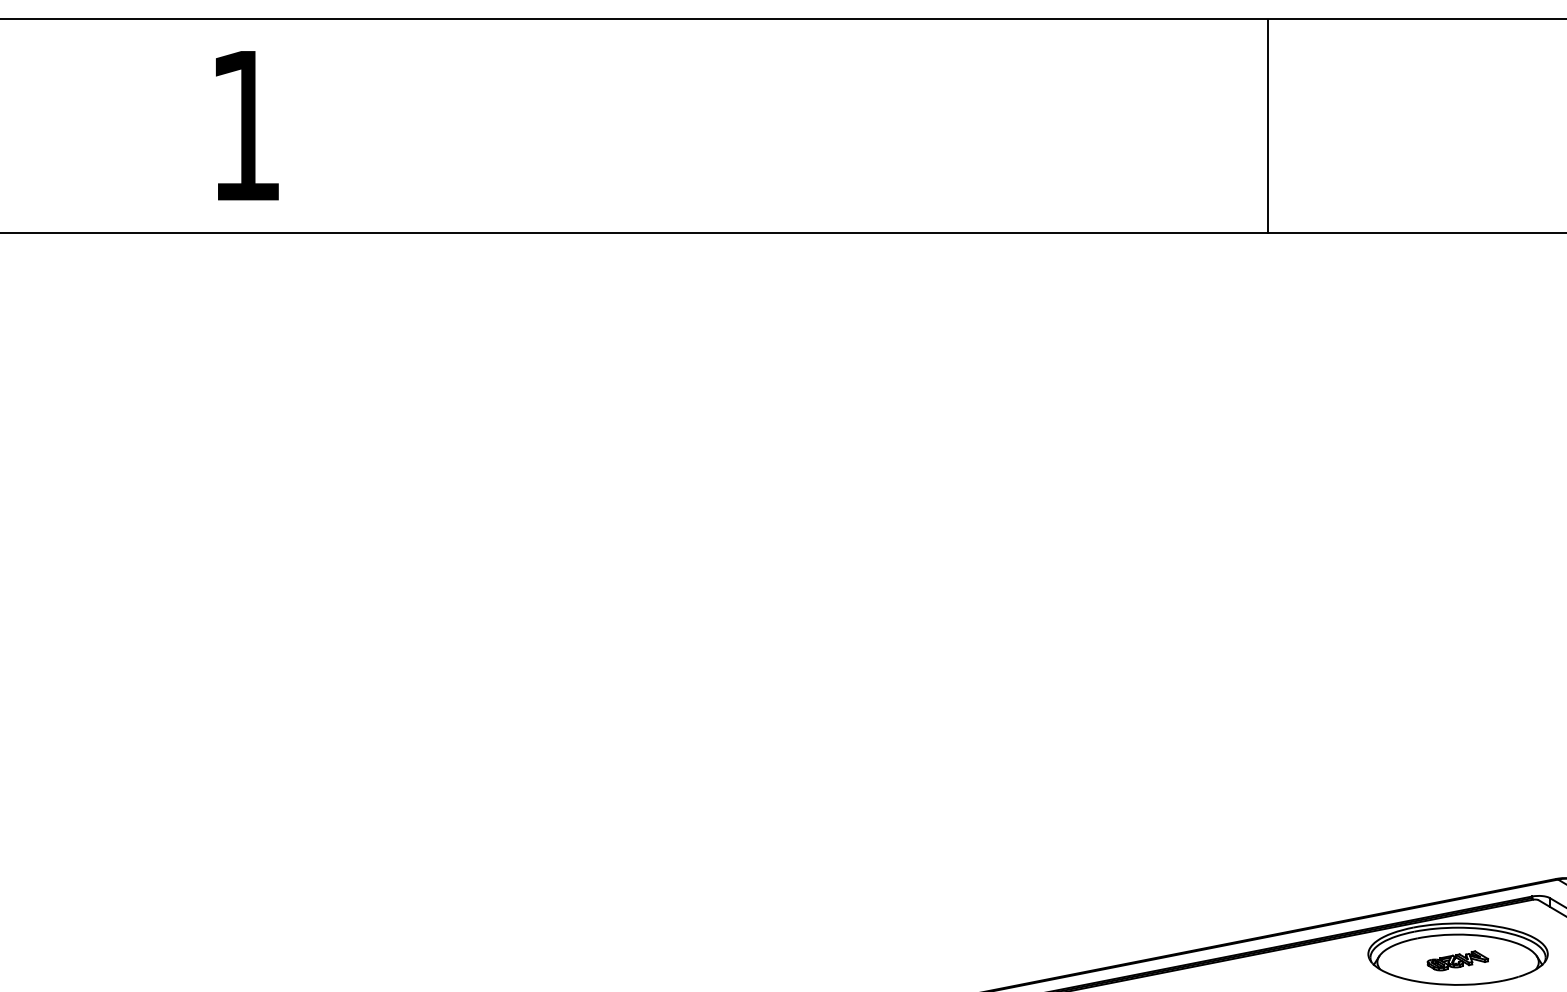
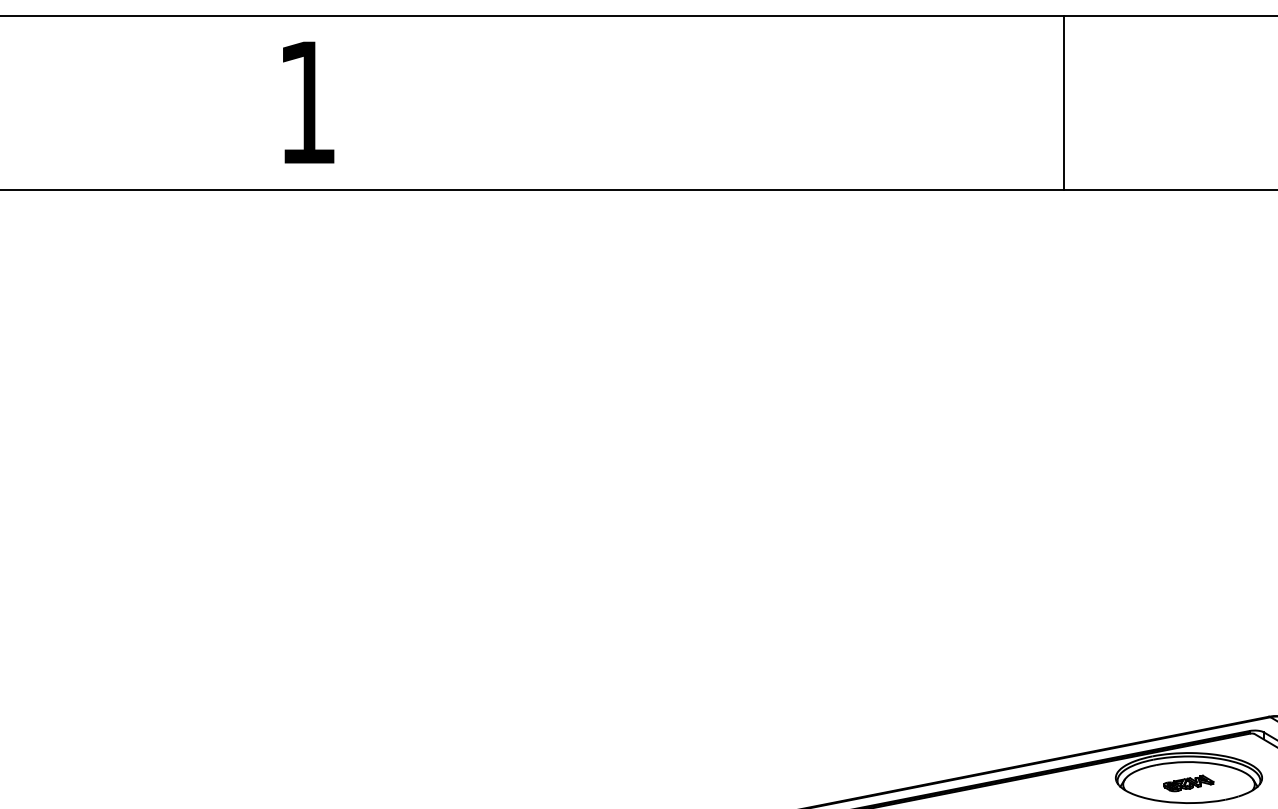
text: (247, 125) -> (308, 102), moved
line: (1268, 126) -> (1064, 103), moved

